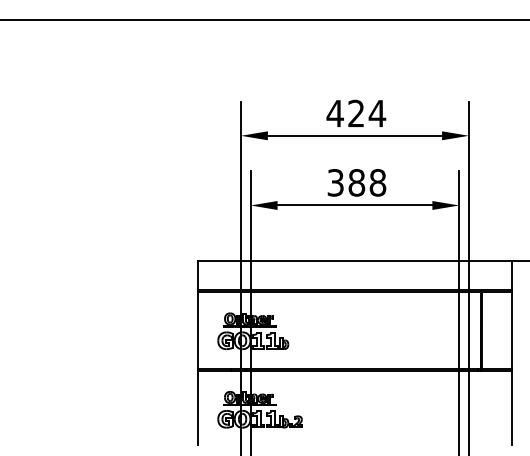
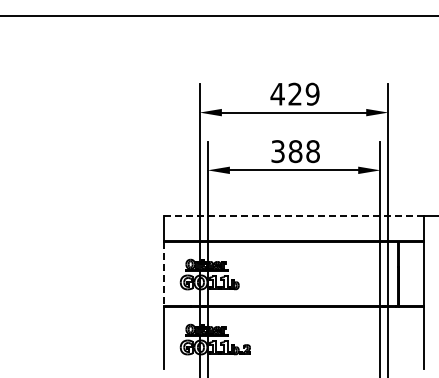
text: (377, 112) -> (312, 93), 424 -> 429
line: (355, 261) -> (294, 216), solid -> dashed
line: (198, 329) -> (164, 273), solid -> dashed

